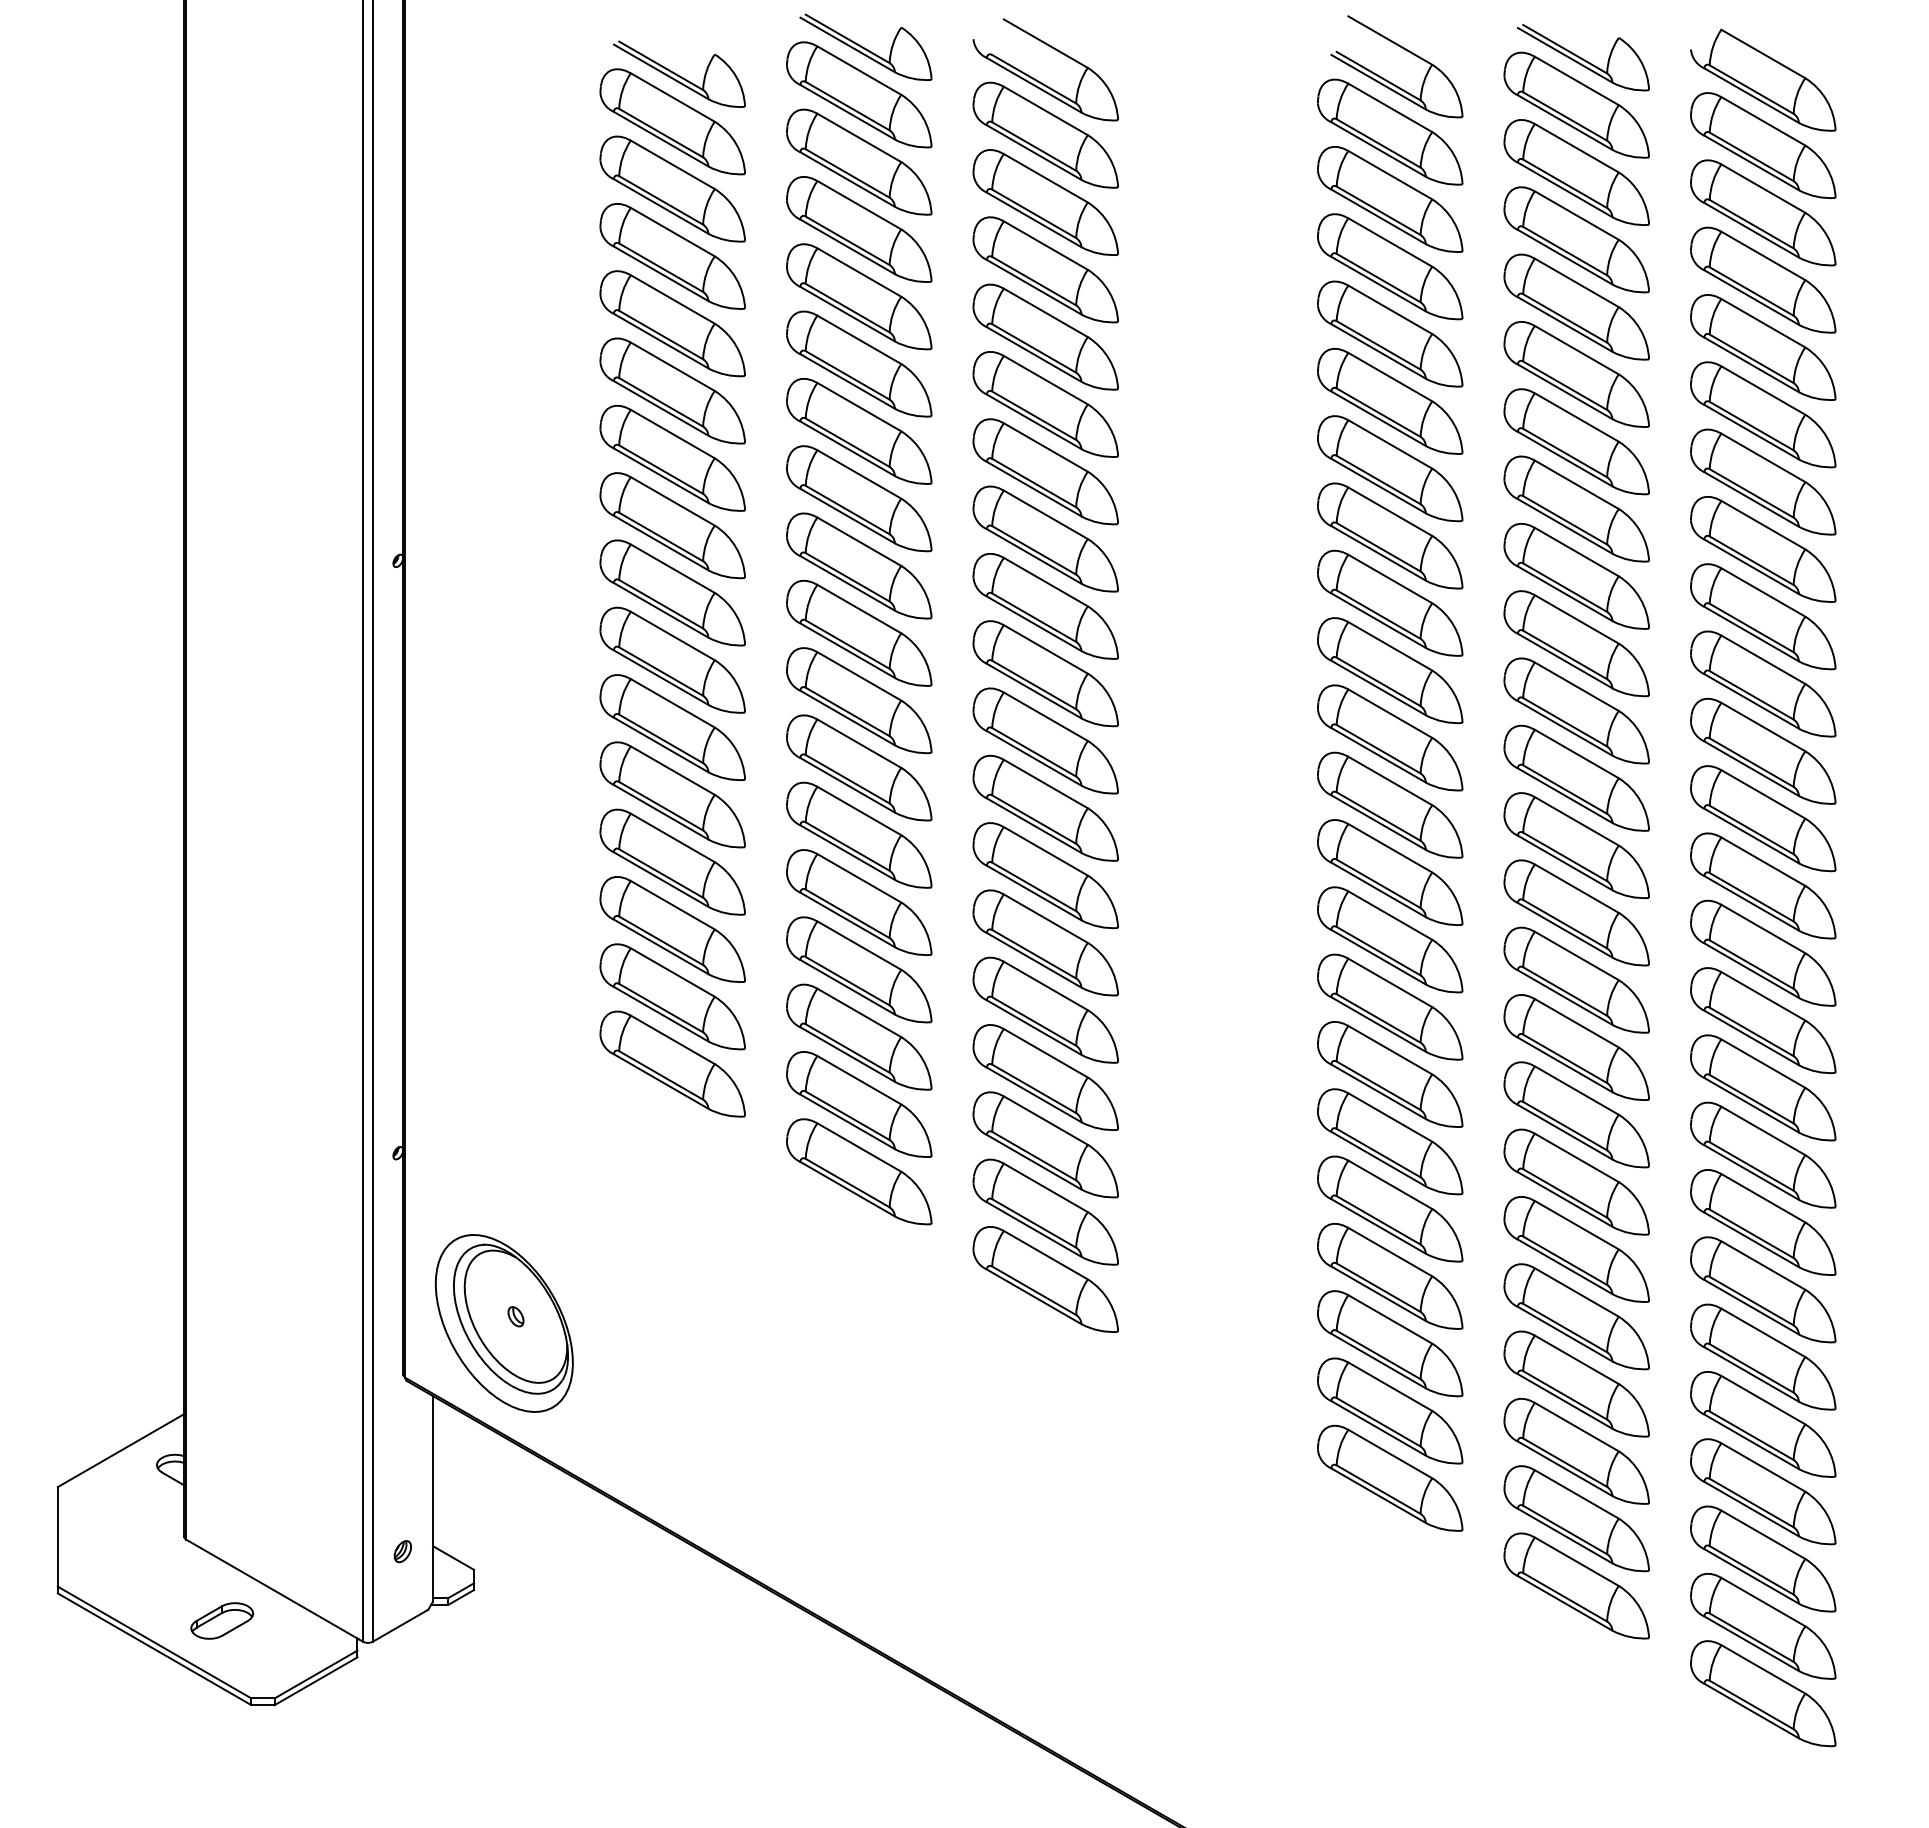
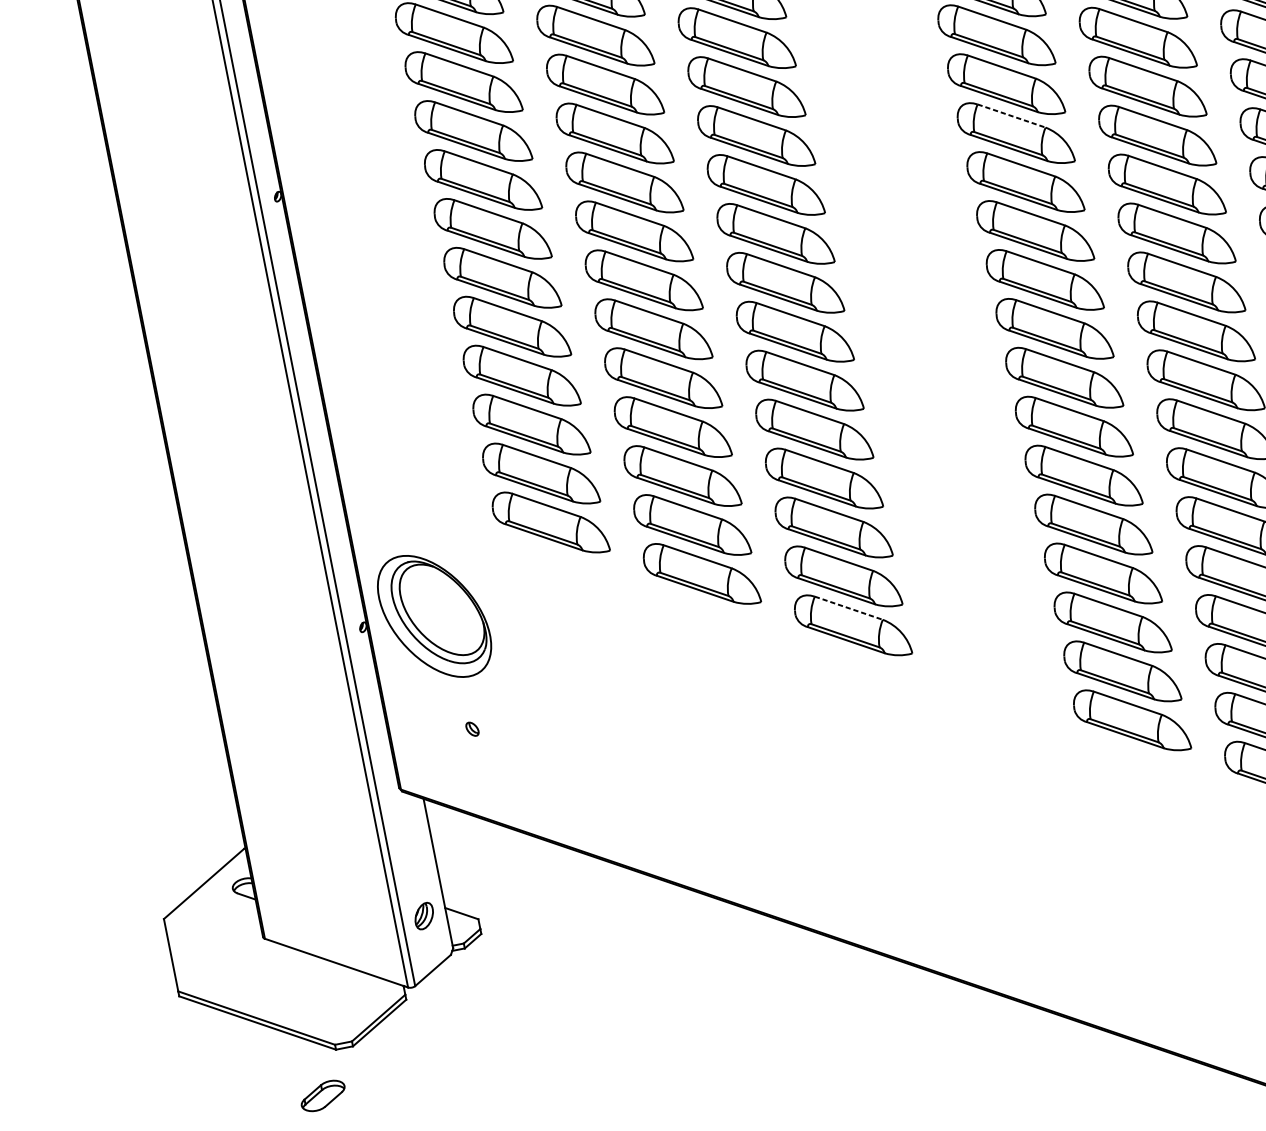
line: (1390, 646) -> (1011, 116), solid -> dashed
line: (1046, 1255) -> (849, 608), solid -> dashed
part: (503, 1323) -> (433, 616), moved
part: (402, 1551) -> (423, 916), size x1.6
part: (221, 1620) -> (322, 1095), moved

